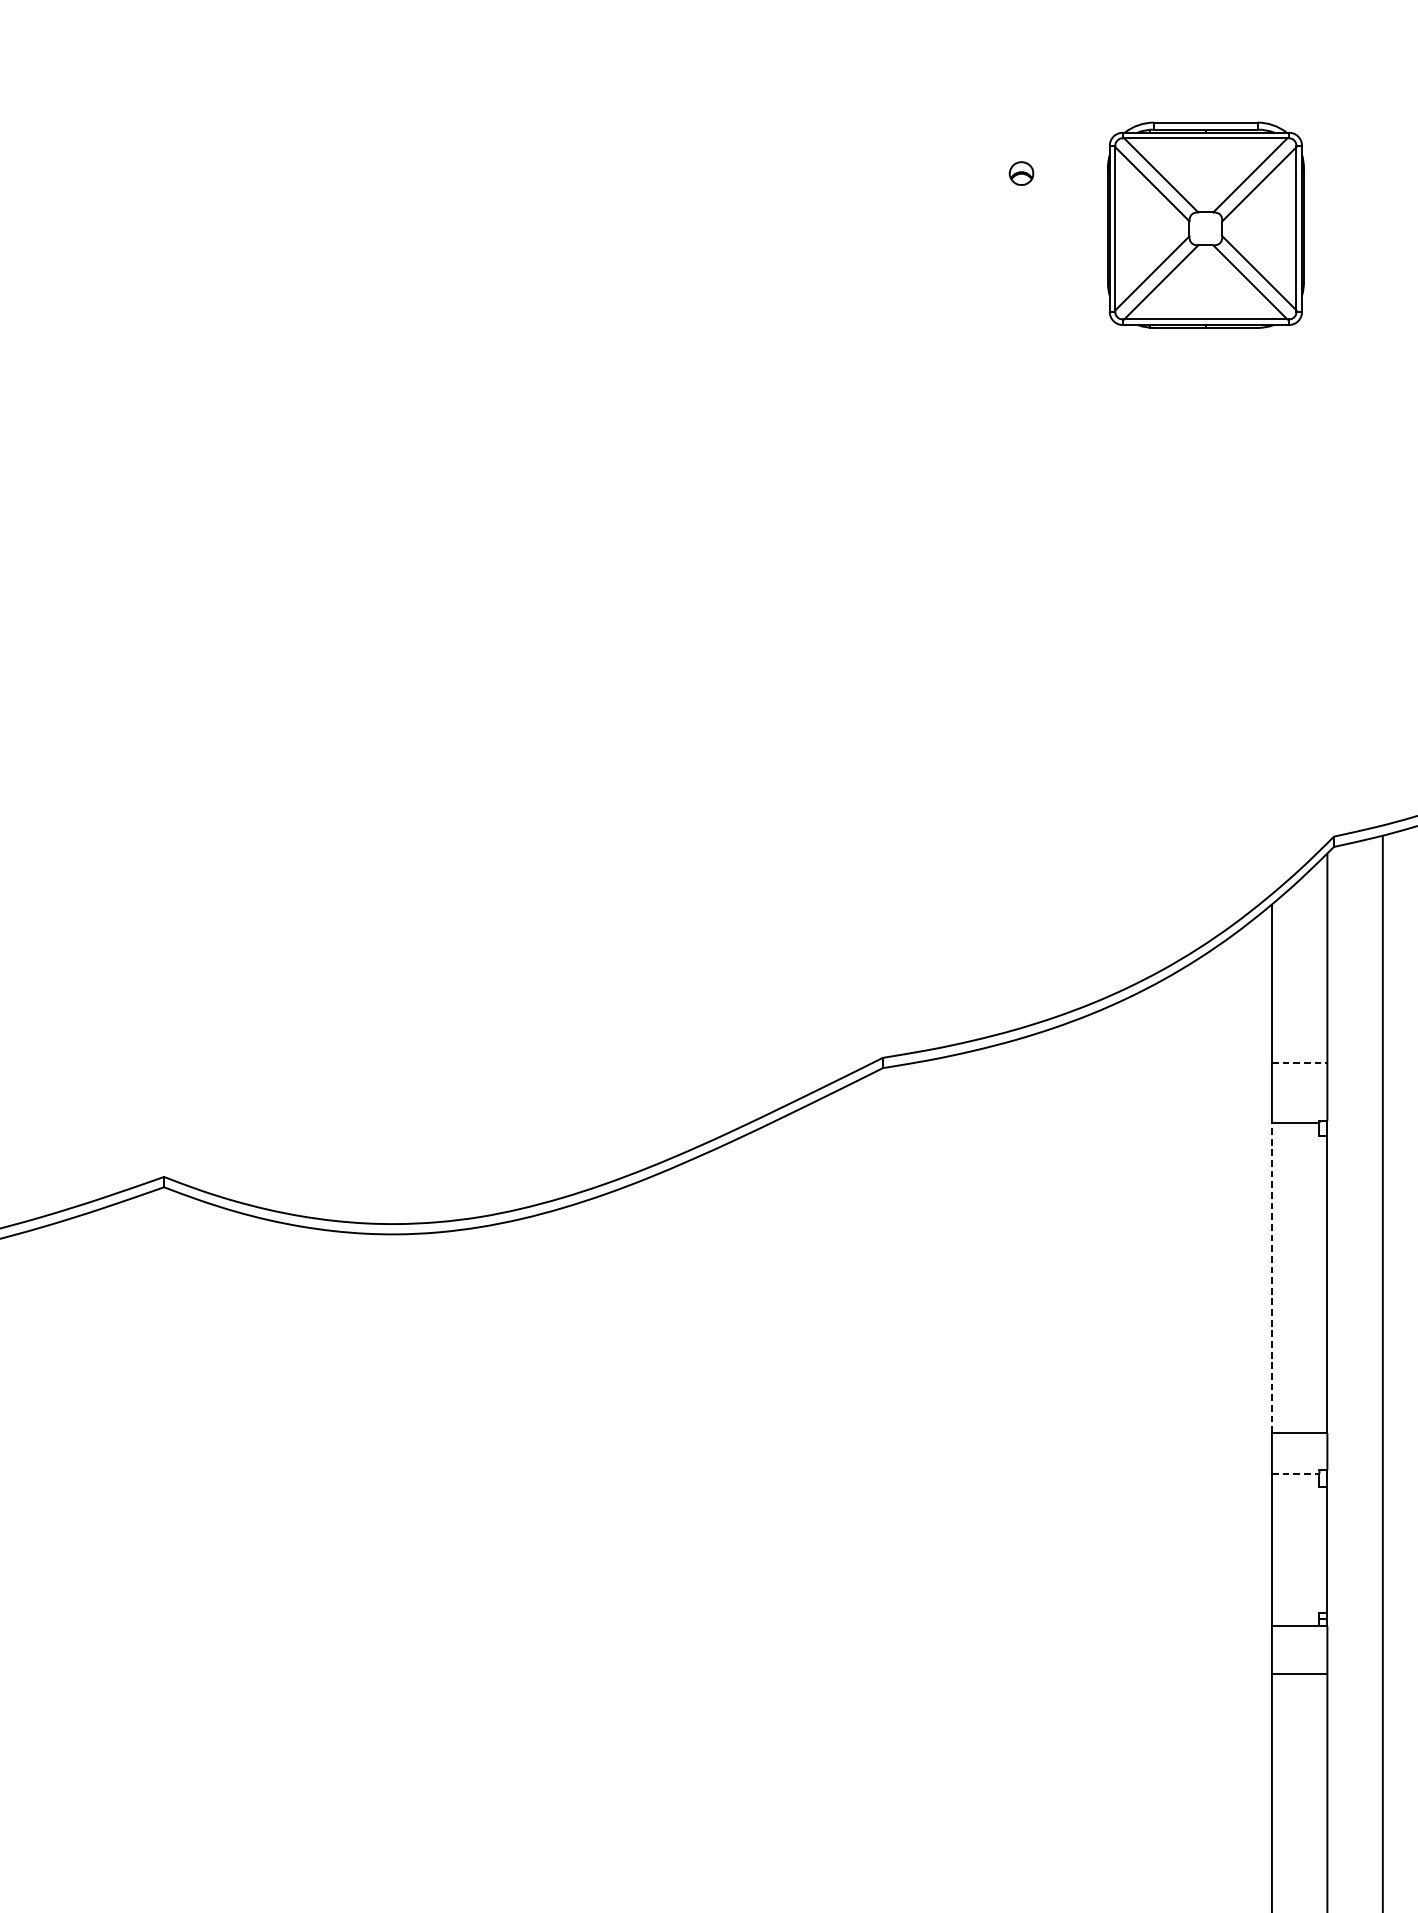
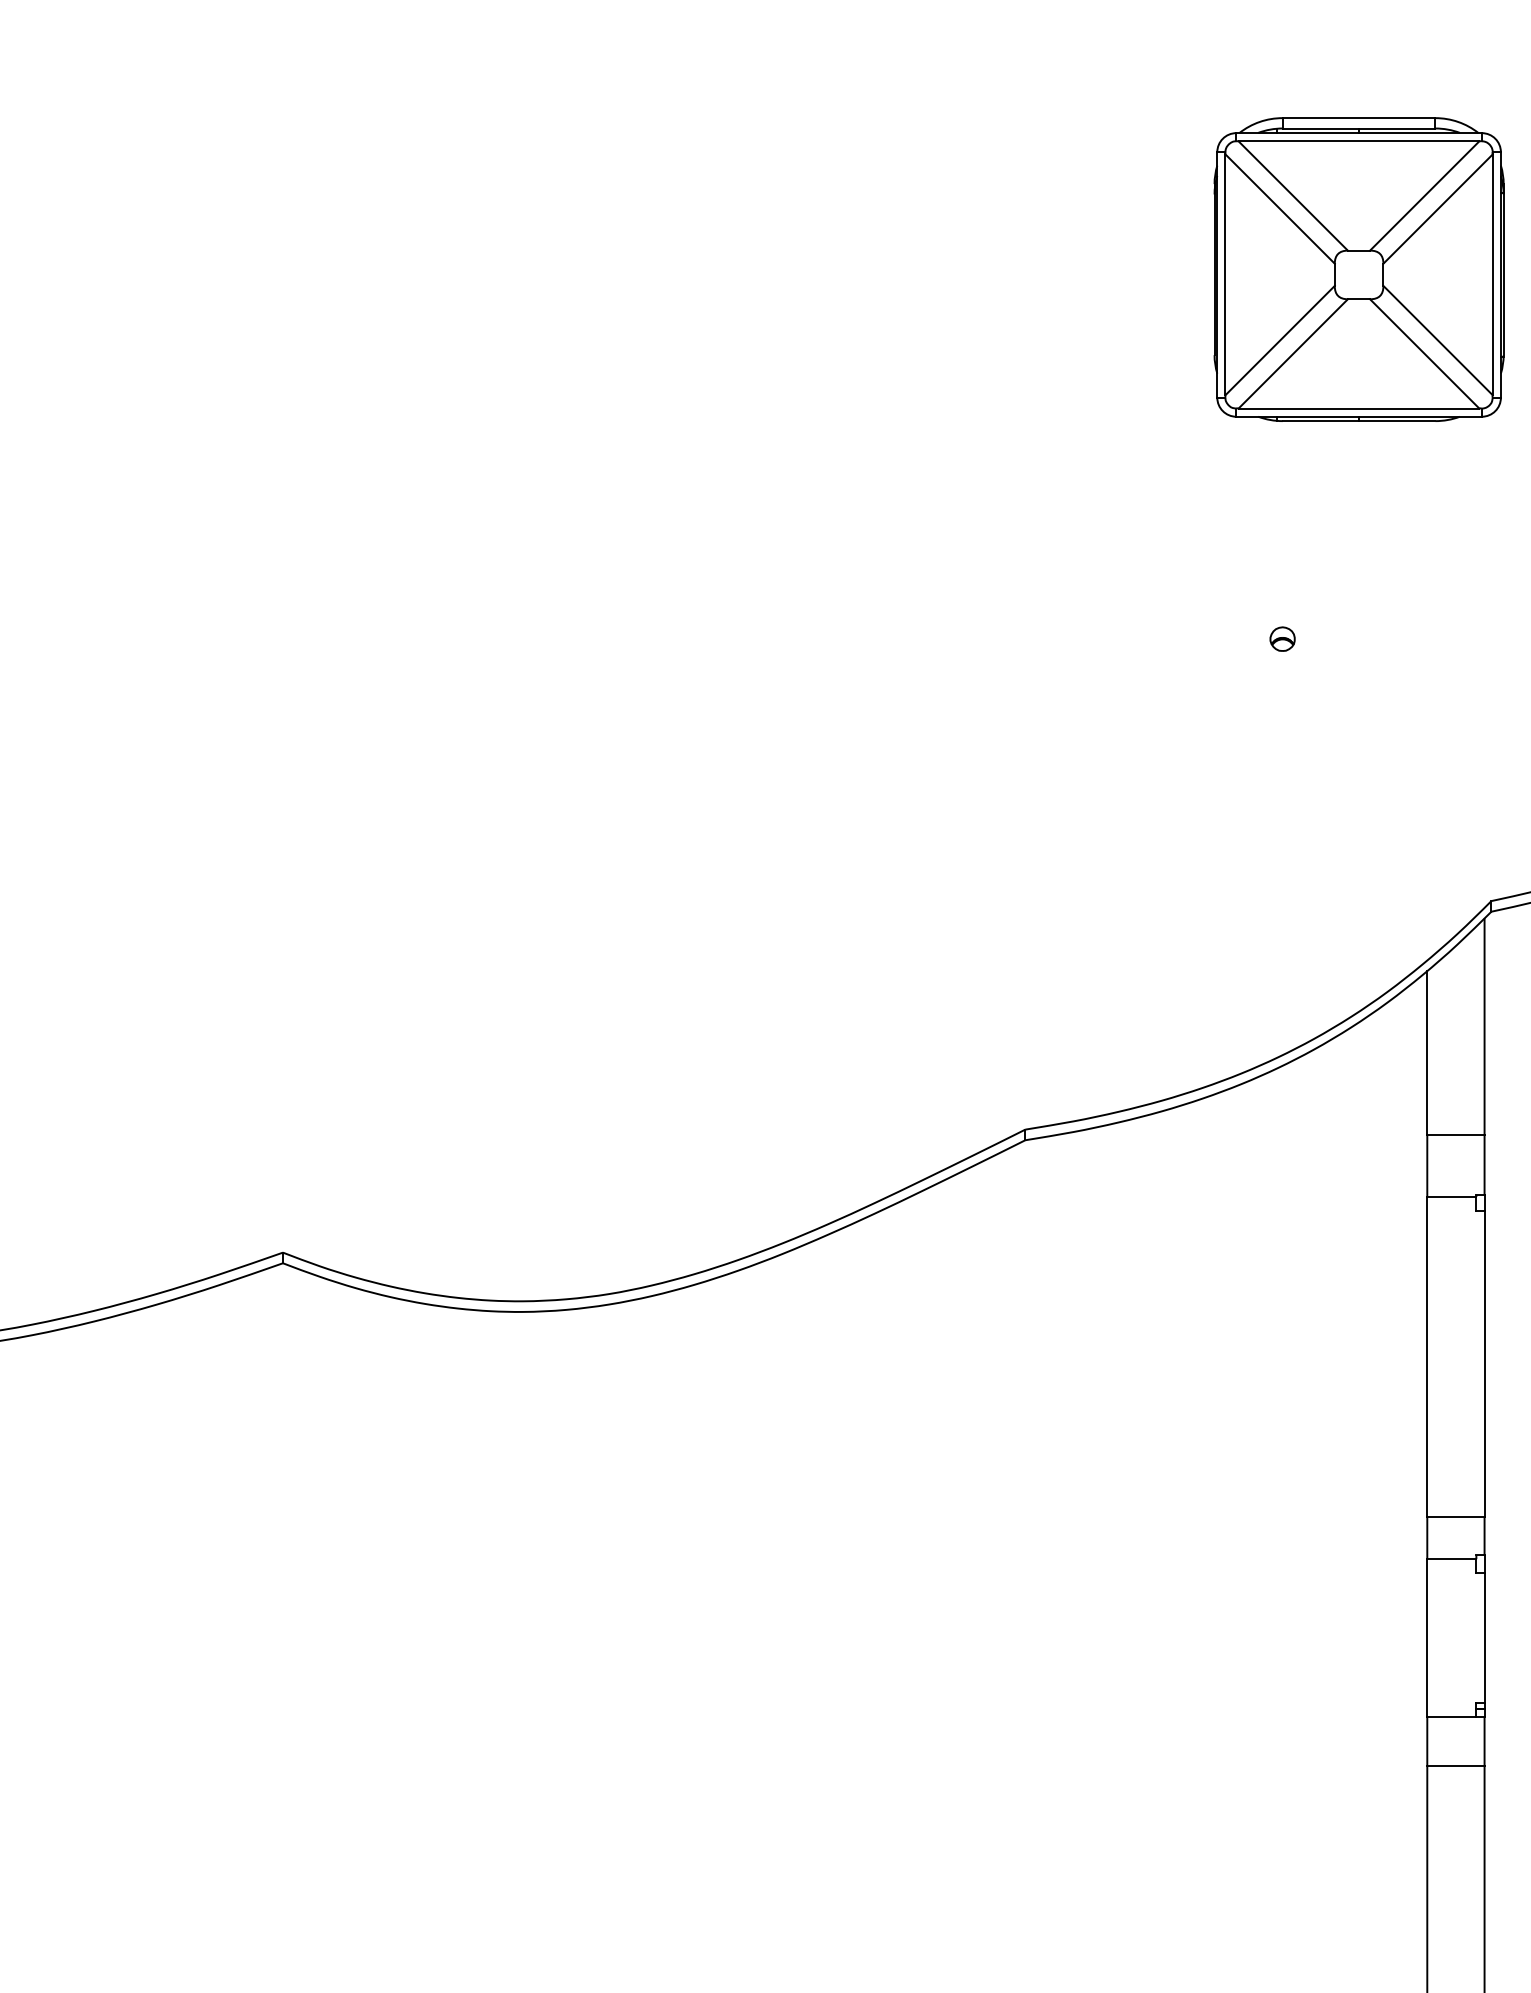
part: (1021, 172) -> (1282, 638), moved
part: (1205, 225) -> (1358, 269), size x1.43
line: (1299, 1062) -> (1455, 1134), dashed -> solid
line: (1272, 1277) -> (1427, 1356), dashed -> solid
line: (1295, 1474) -> (1451, 1559), dashed -> solid

